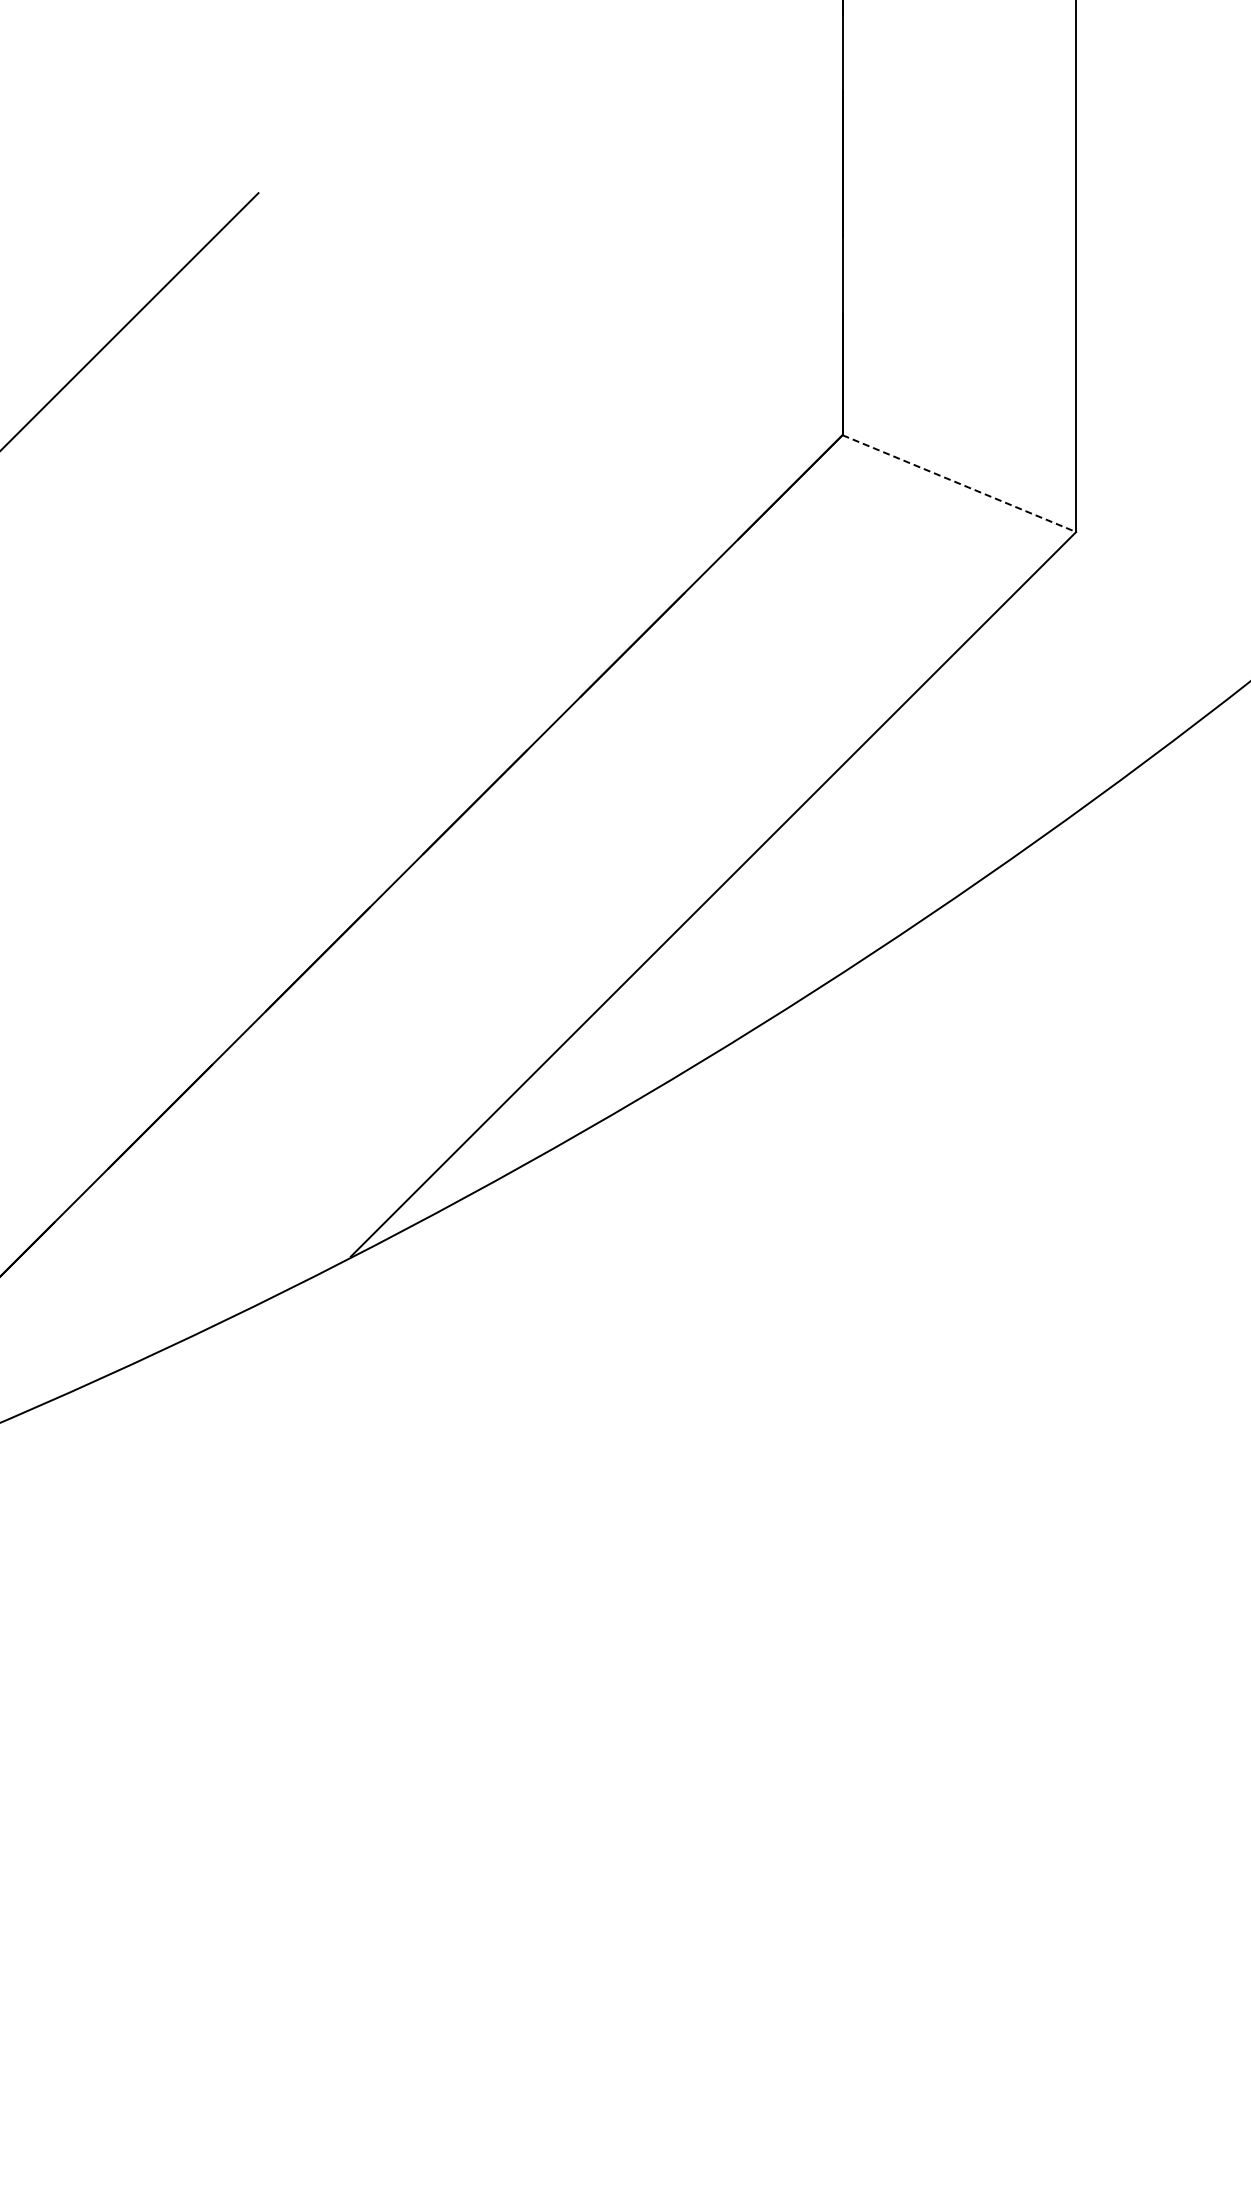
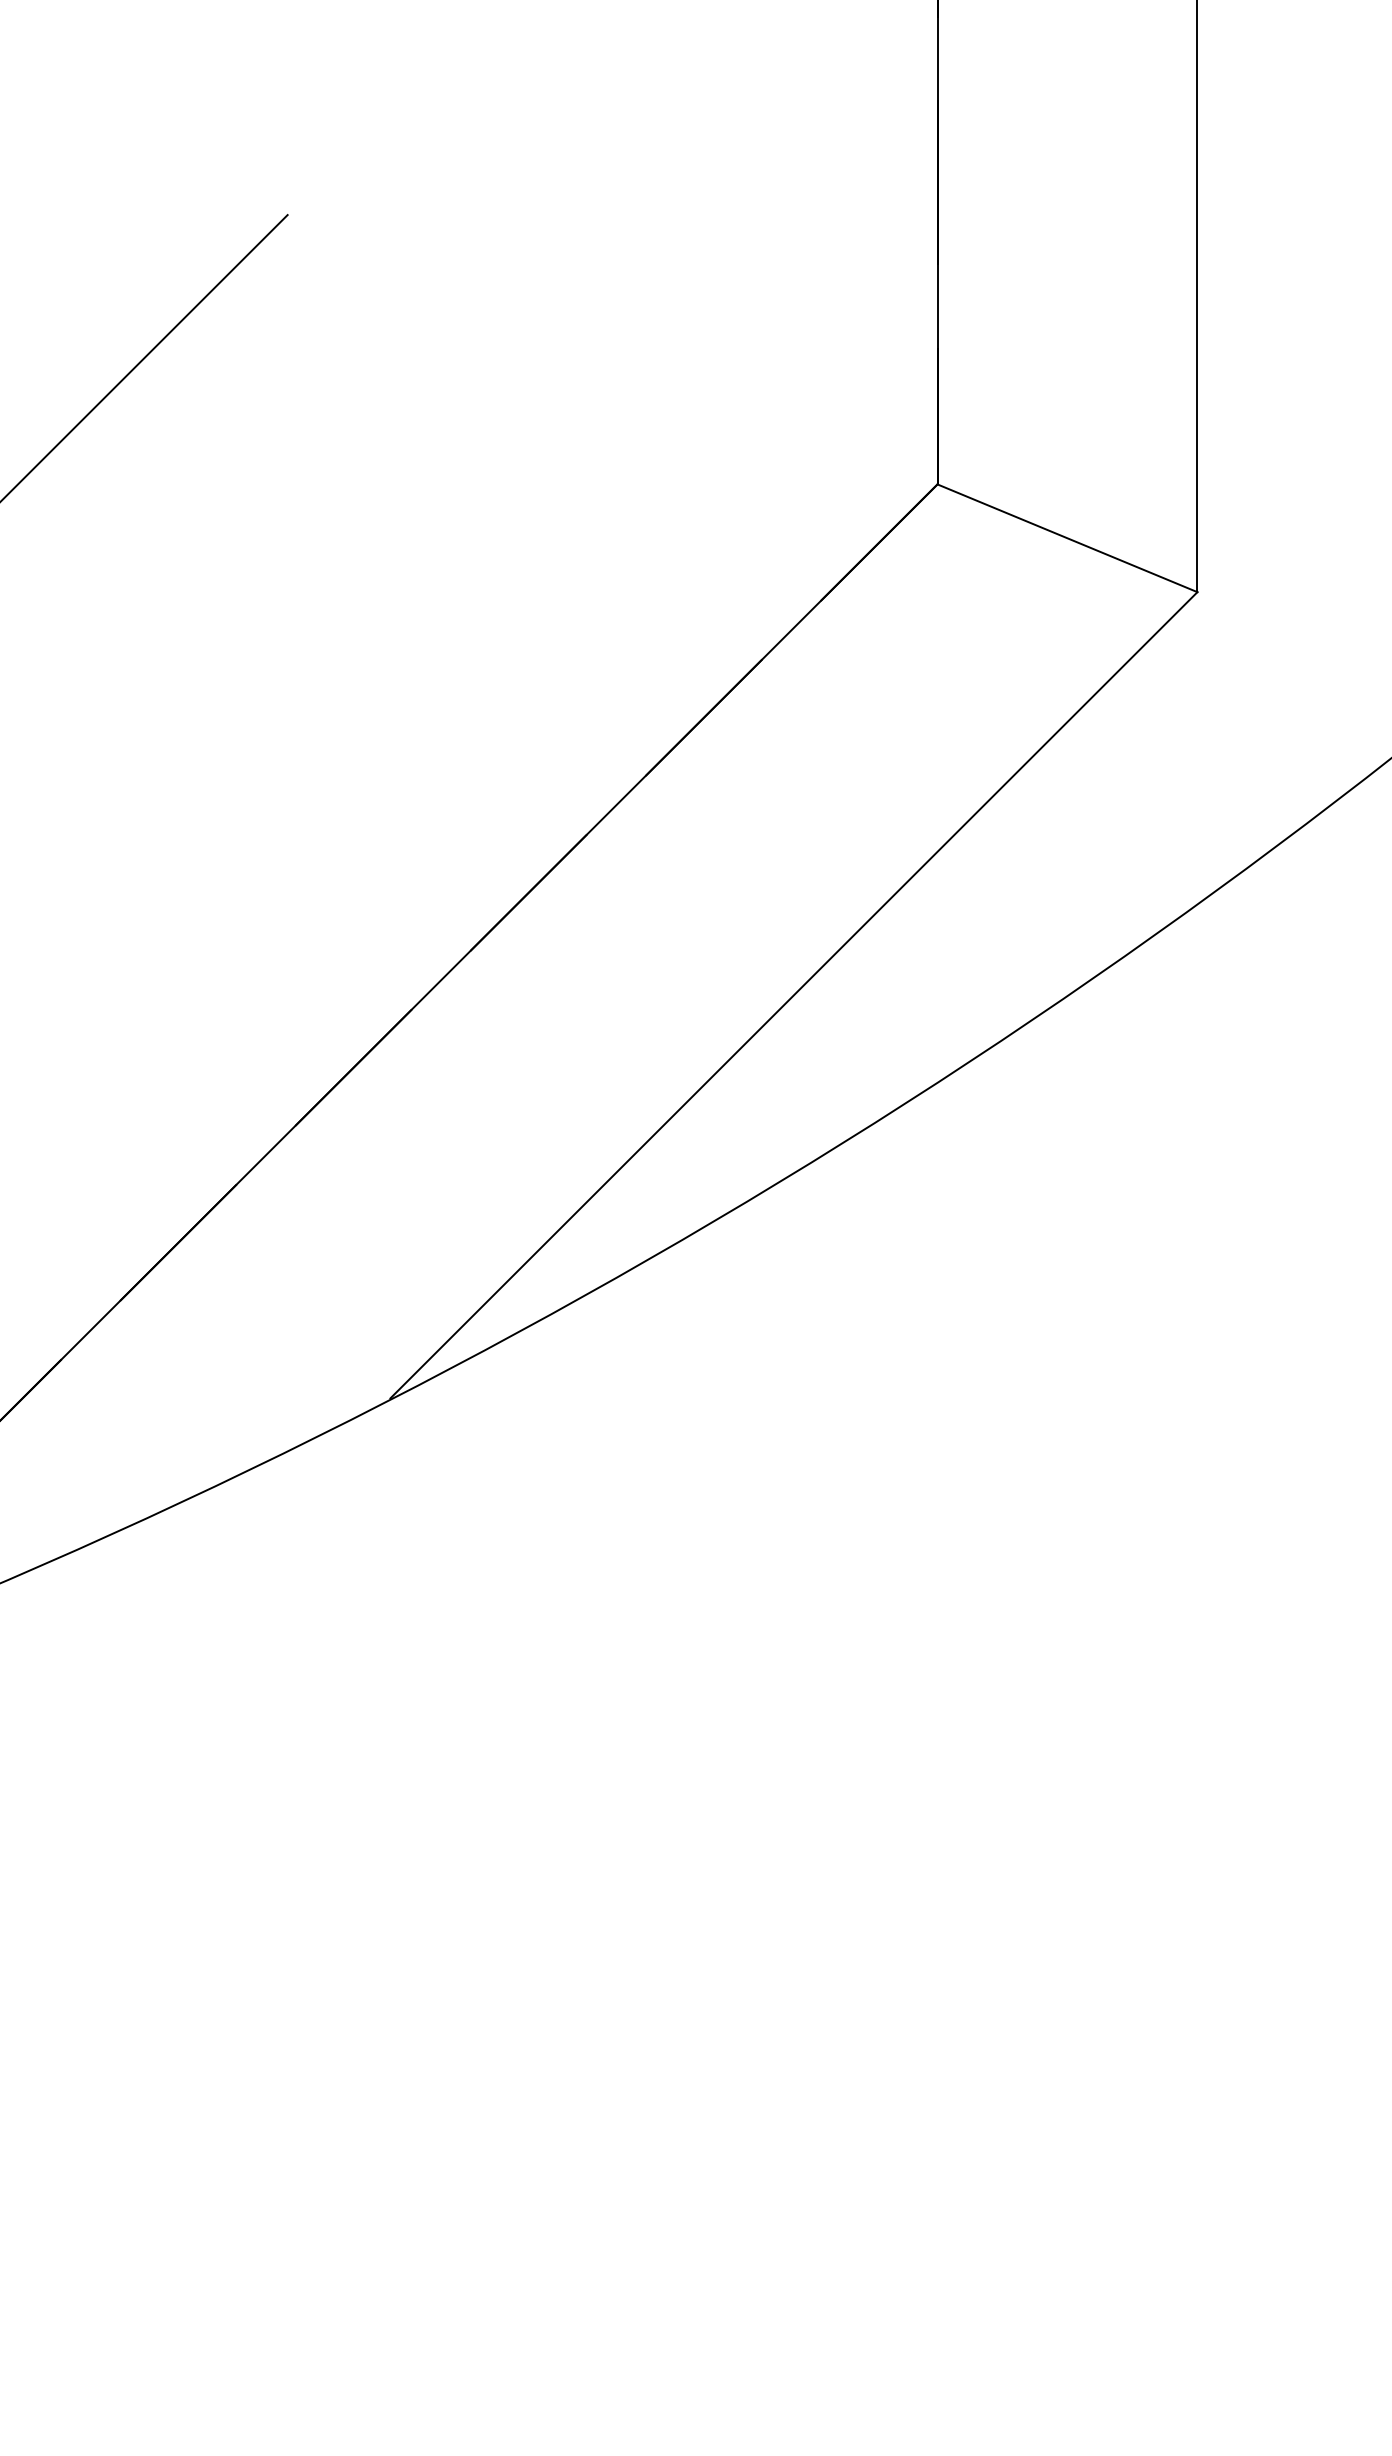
line: (959, 483) -> (1067, 538), dashed -> solid

